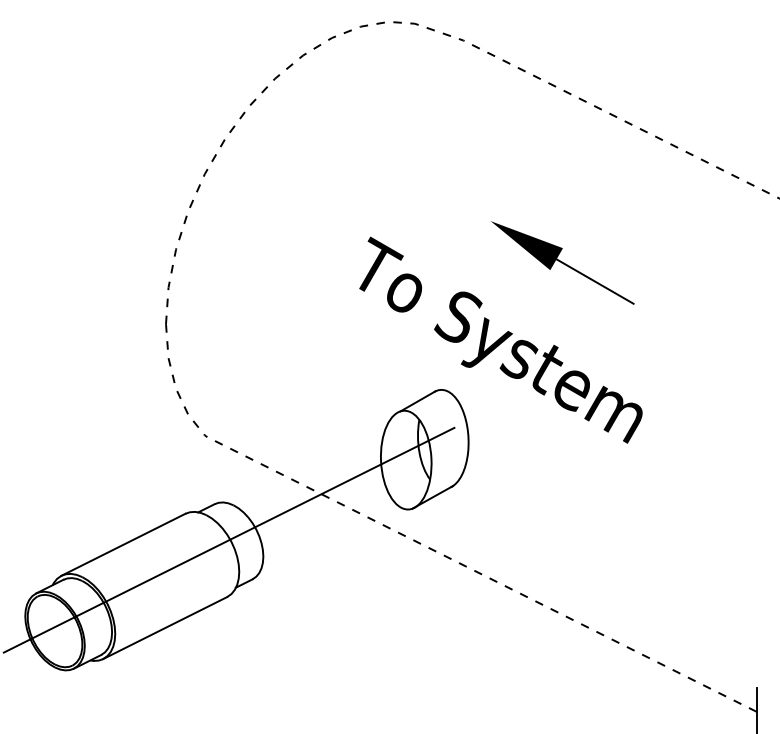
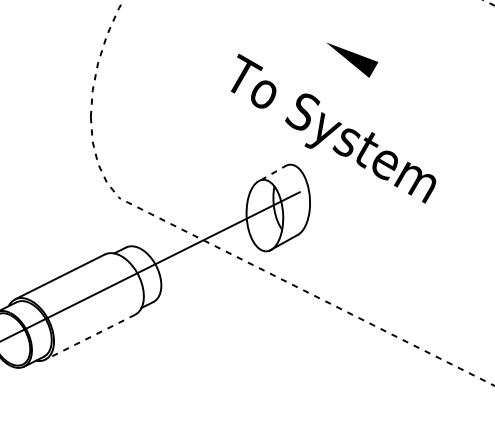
line: (594, 281) -> (401, 86), removed
line: (418, 401) -> (273, 173), solid -> dashed
line: (164, 628) -> (89, 337), solid -> dashed

